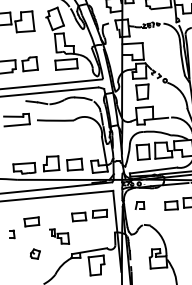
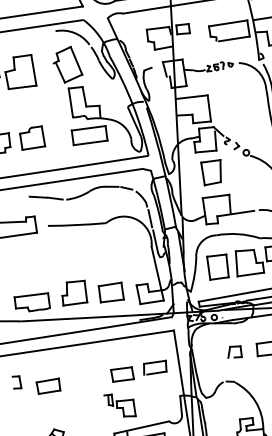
part: (139, 205) -> (233, 351), moved
part: (12, 234) -> (17, 382), moved
part: (59, 236) -> (120, 405), moved

